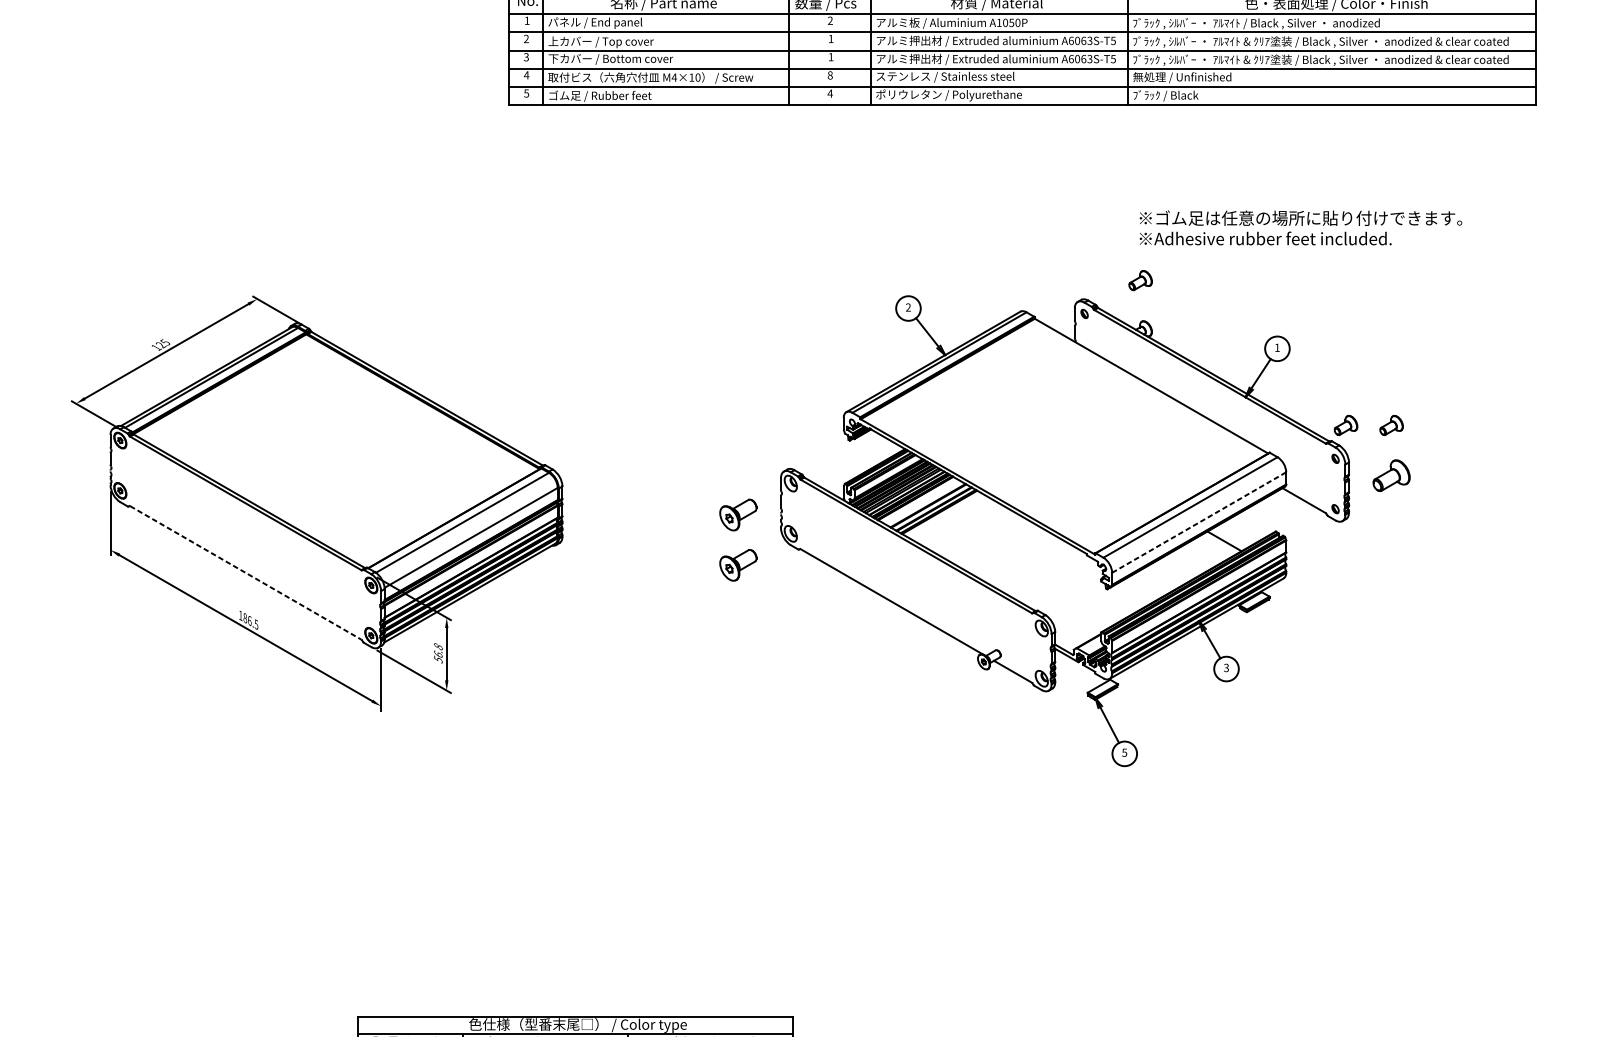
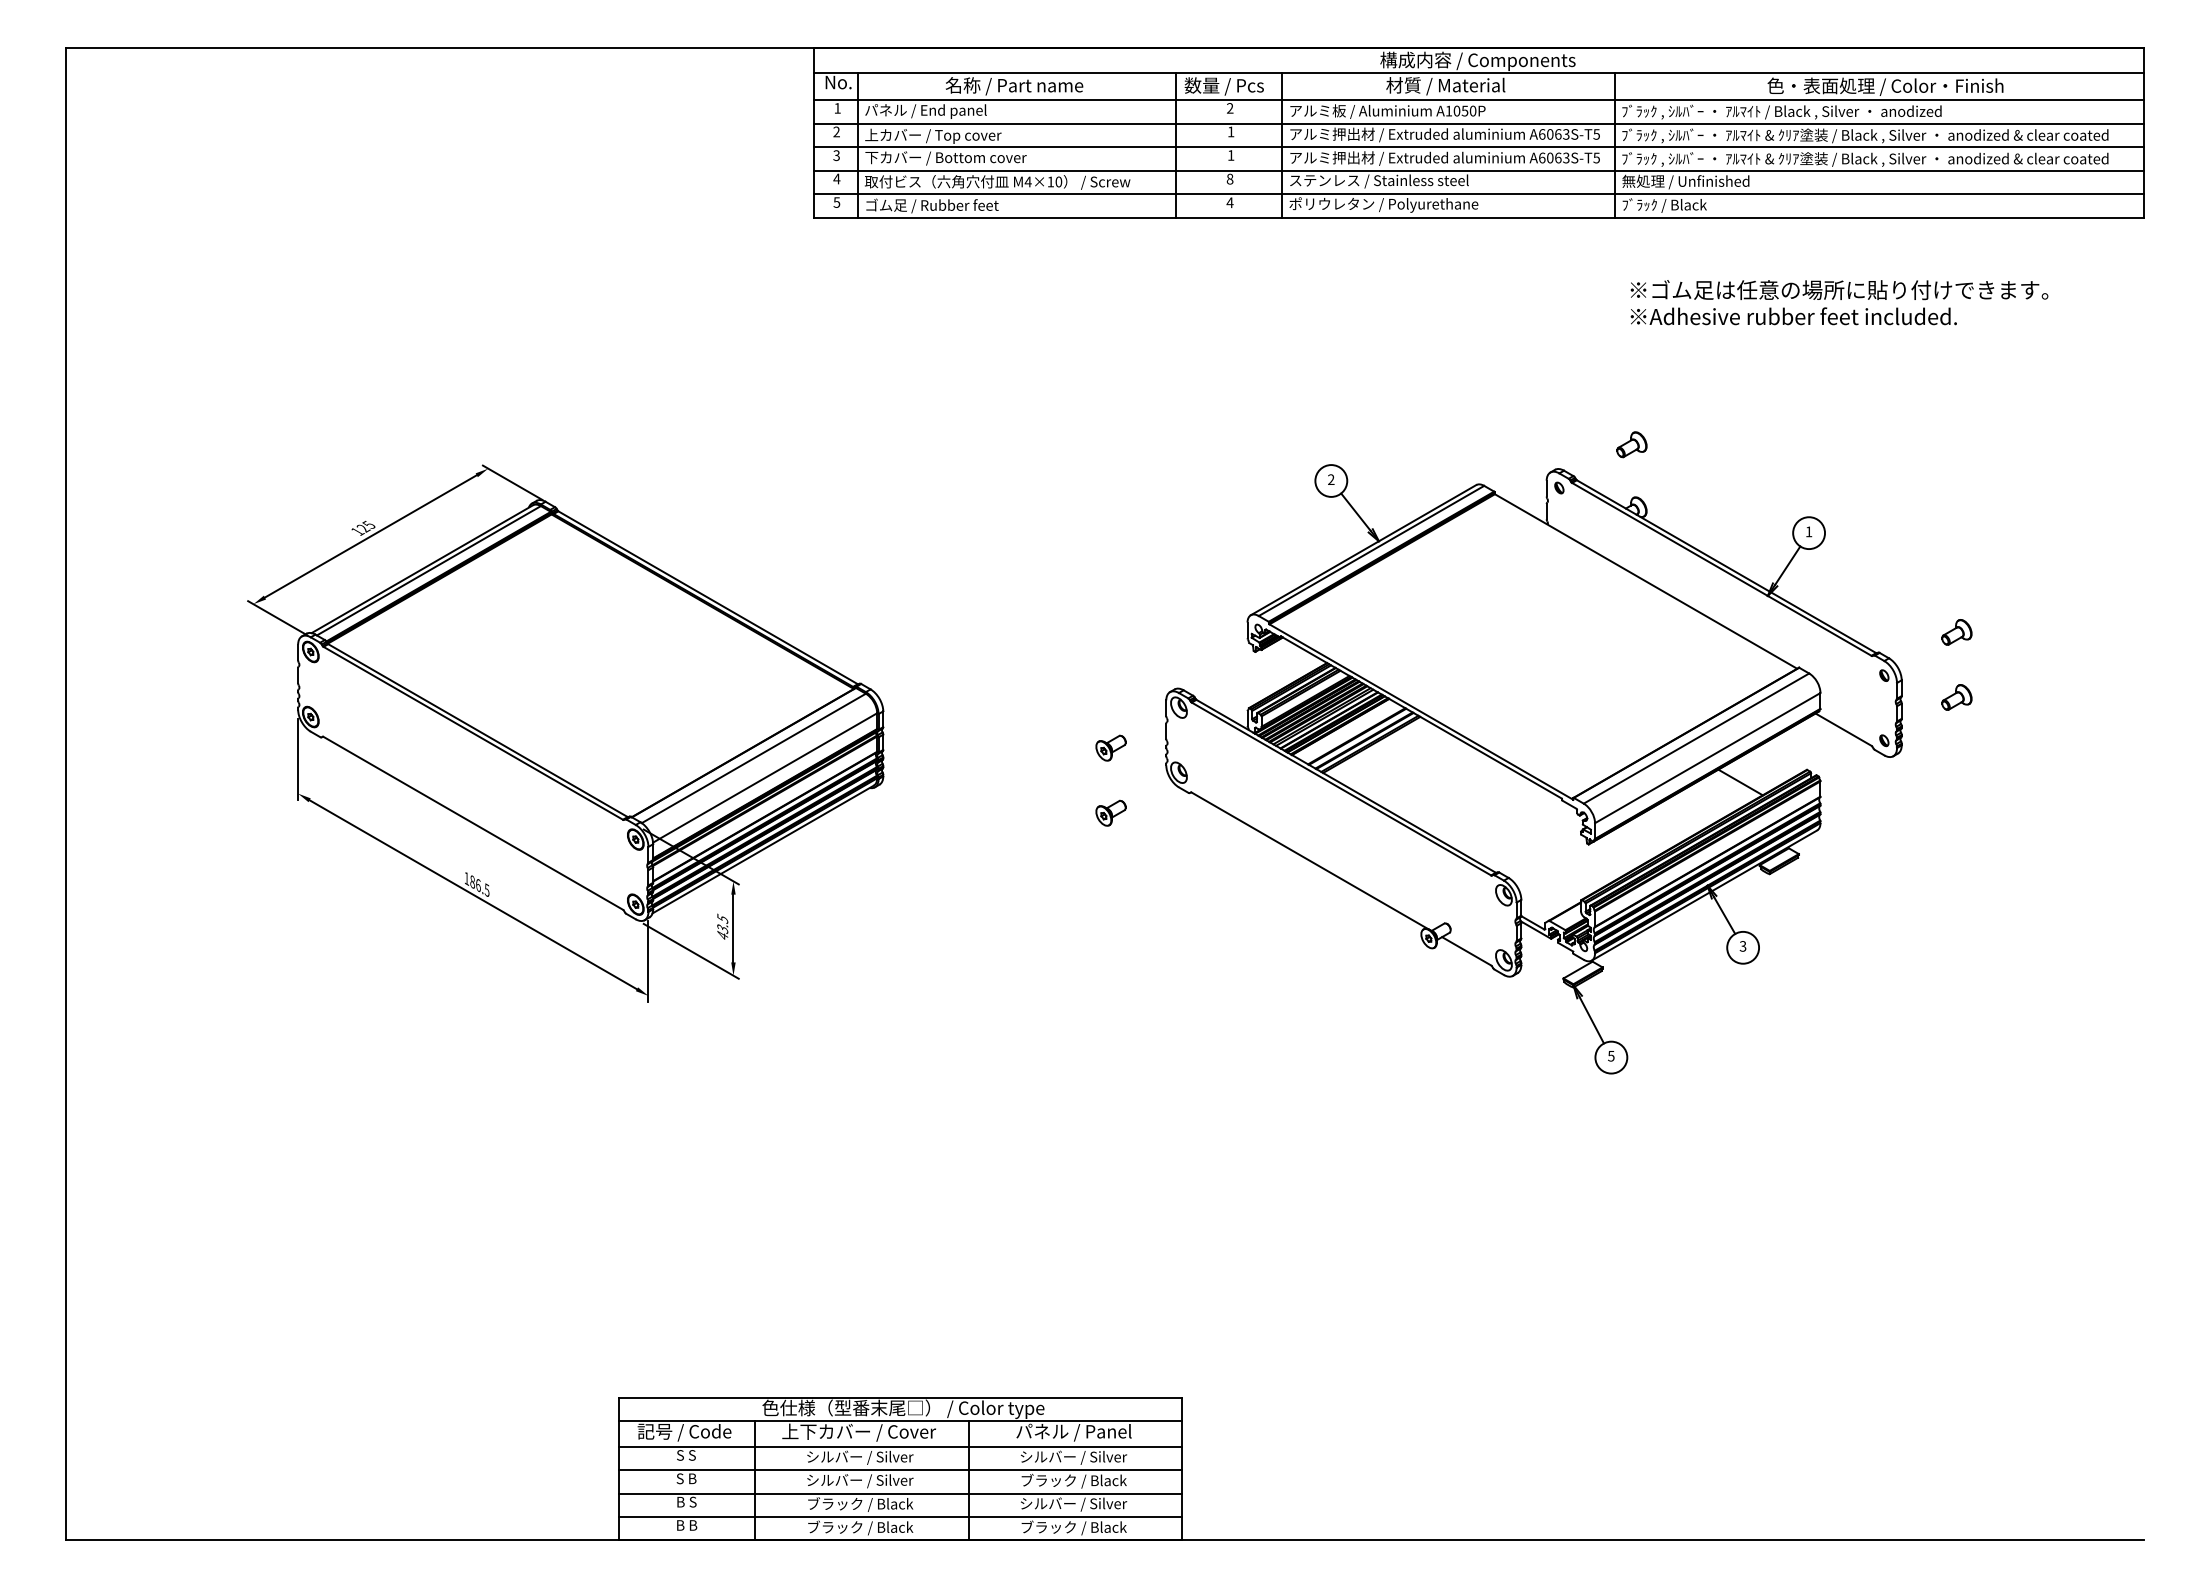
text: (1300, 227) -> (1839, 302), moved
part: (1345, 425) -> (1897, 632), removed
part: (1391, 475) -> (1956, 697), size x0.62
part: (737, 514) -> (1110, 747), size x0.62
line: (1199, 522) -> (1708, 757), dashed -> solid
part: (737, 564) -> (1110, 812), size x0.62
line: (245, 573) -> (473, 823), dashed -> solid
text: (438, 652) -> (722, 926), 56.8 -> 43.5

